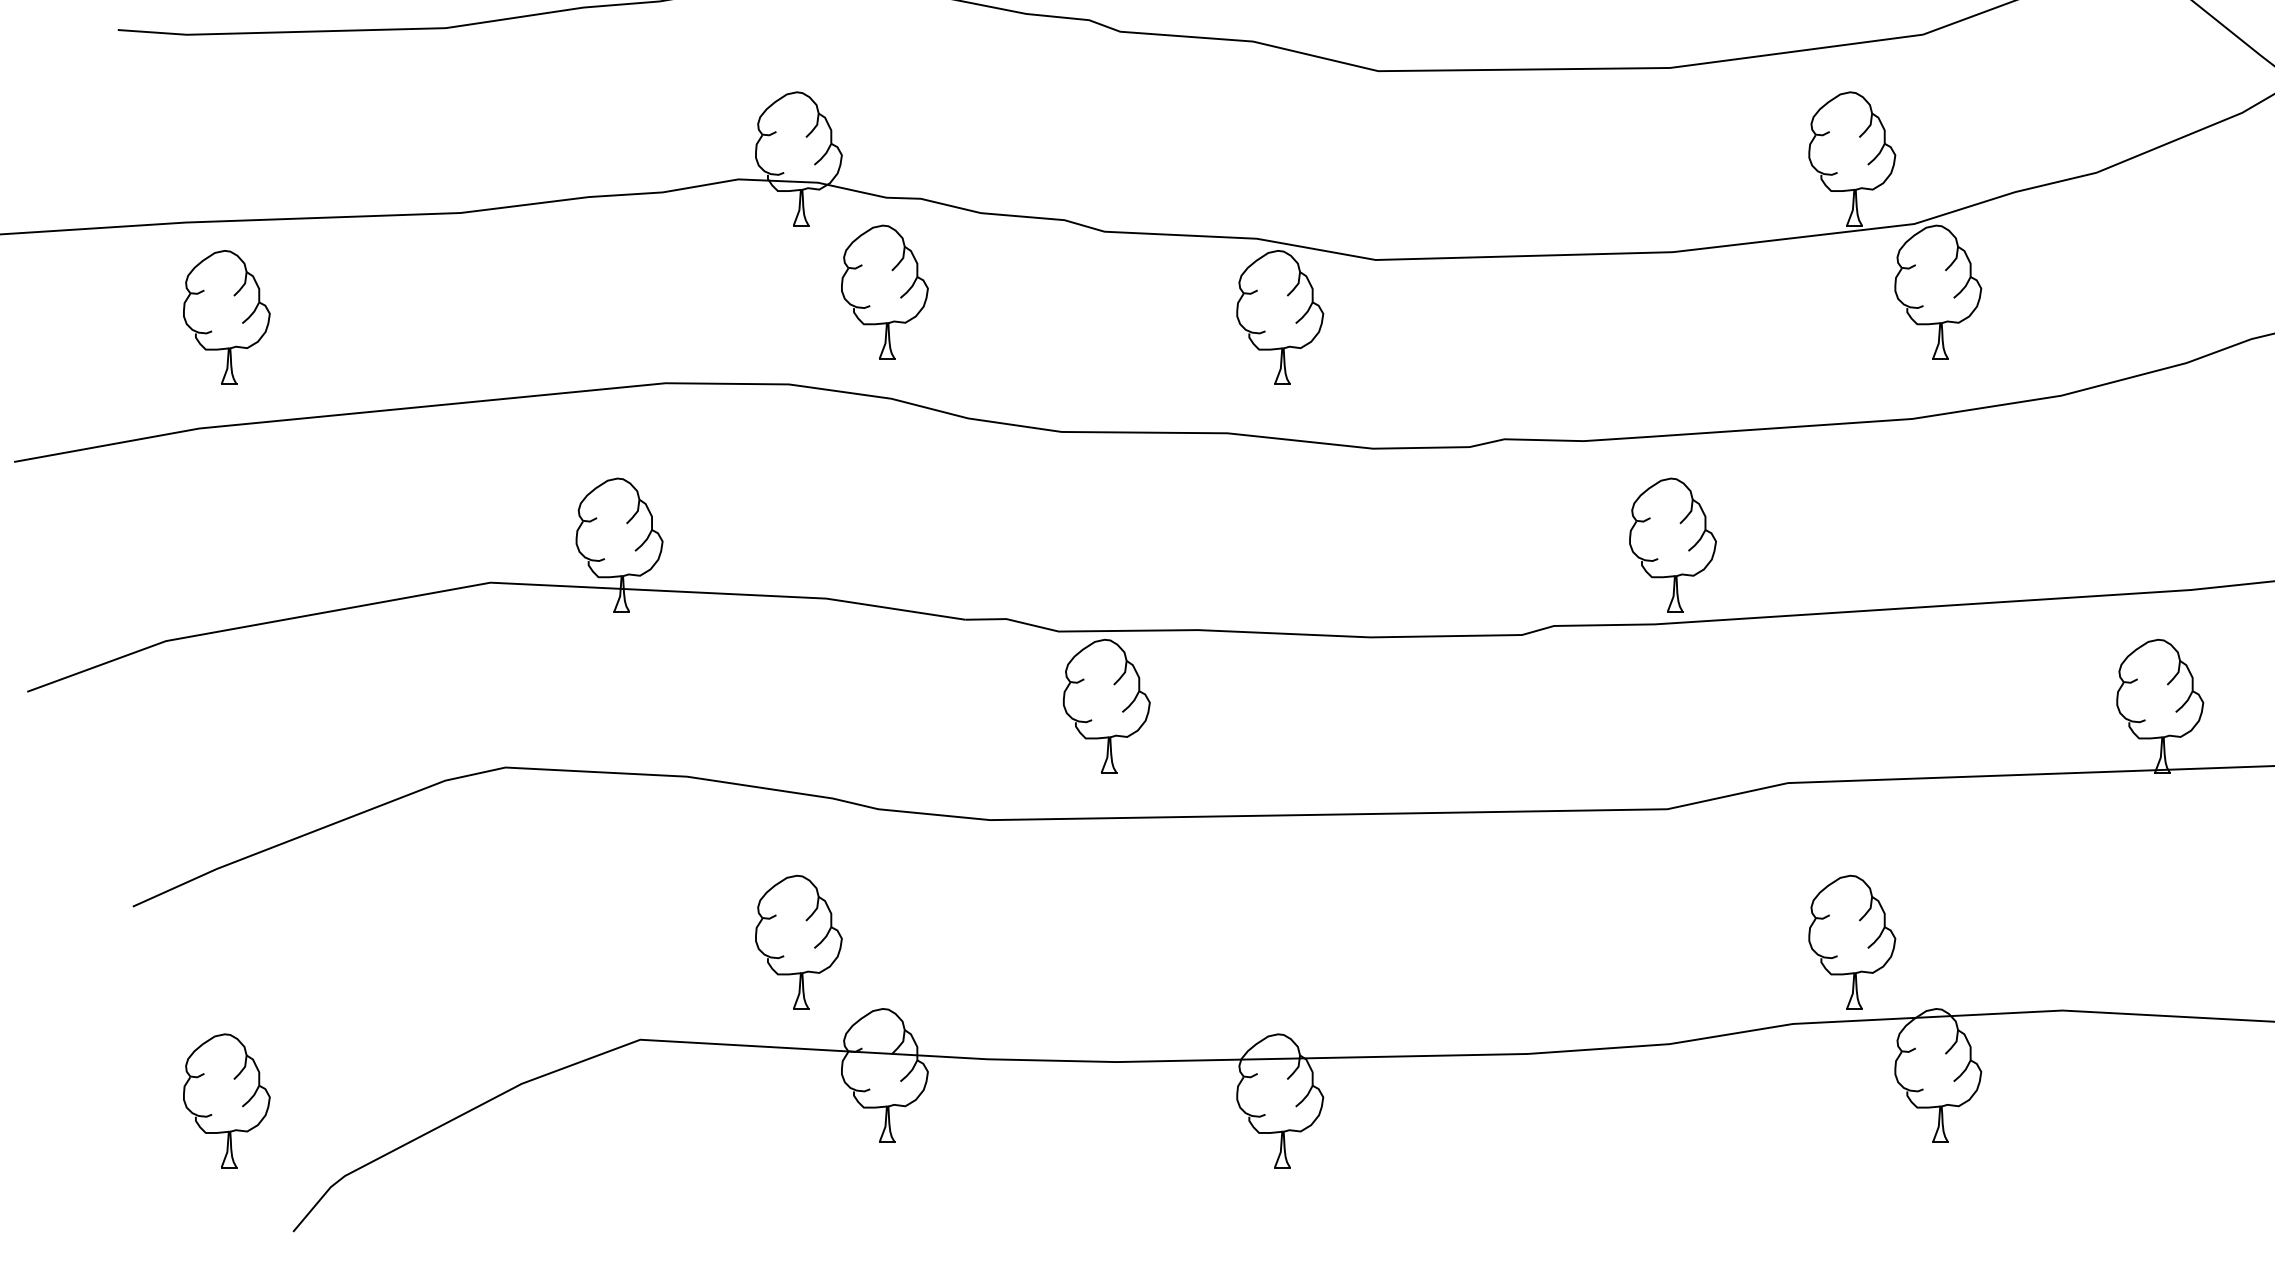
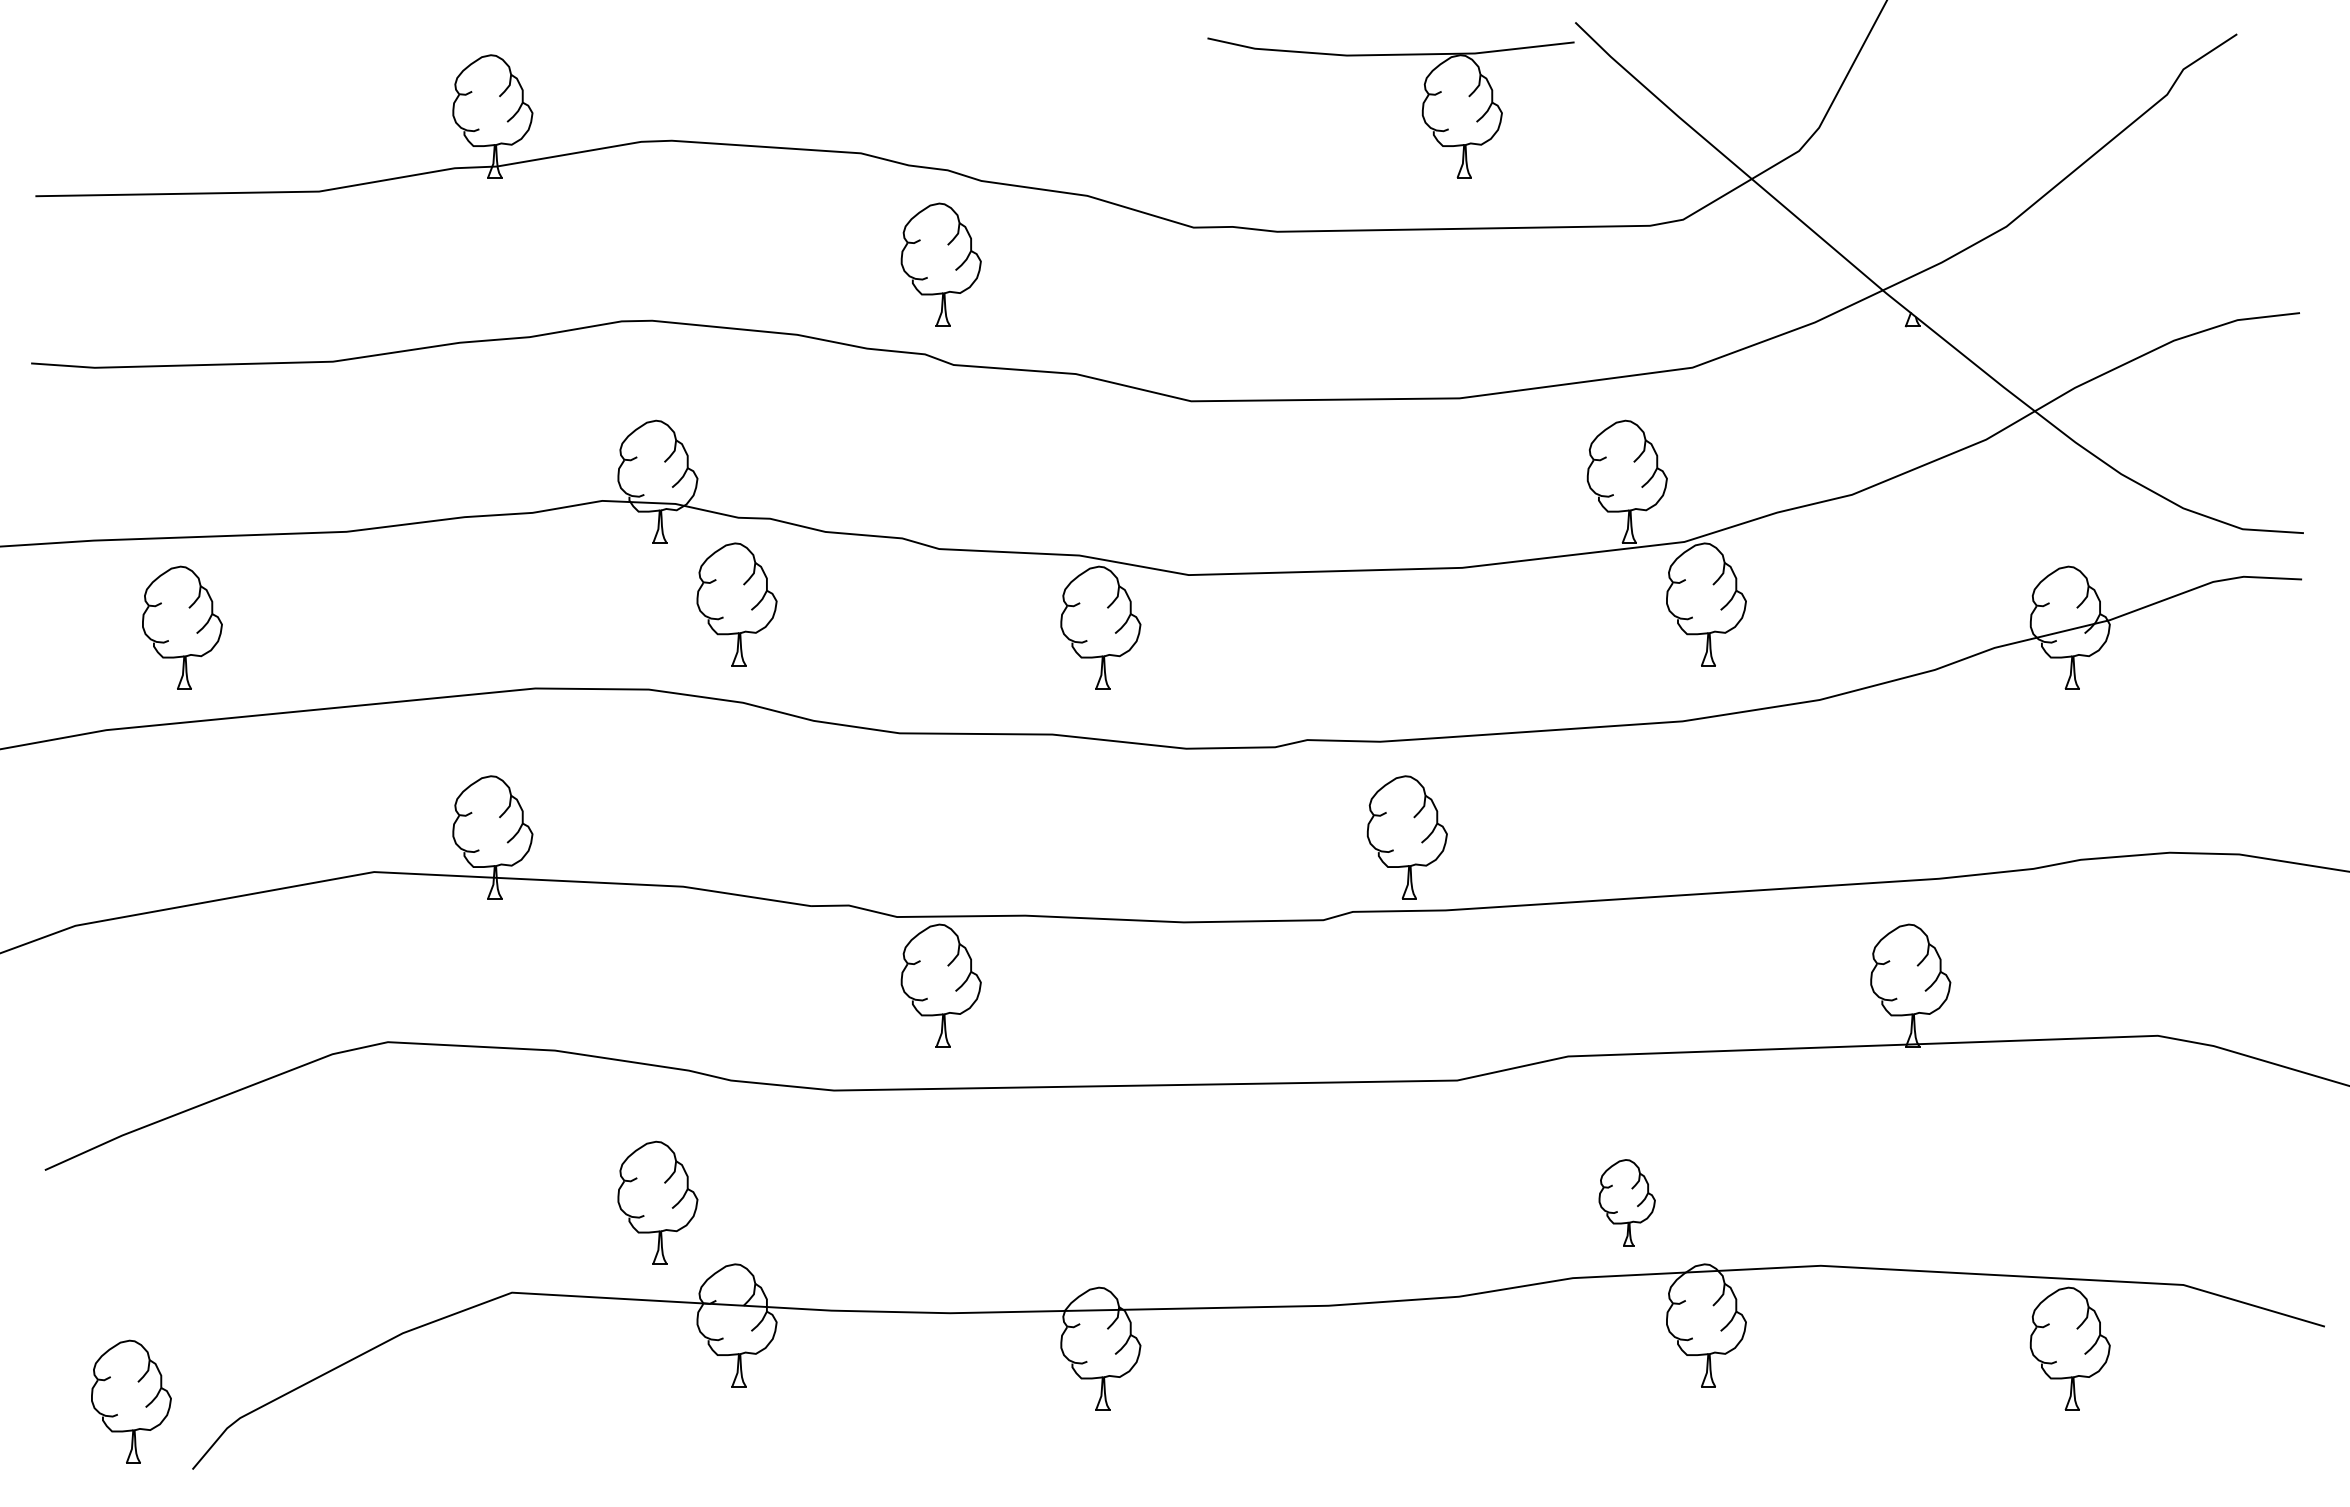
part: (226, 316) -> (182, 627), moved
part: (1672, 545) -> (1406, 837), moved
part: (1851, 941) -> (1626, 1202), size x0.7
part: (226, 1100) -> (131, 1401), moved

